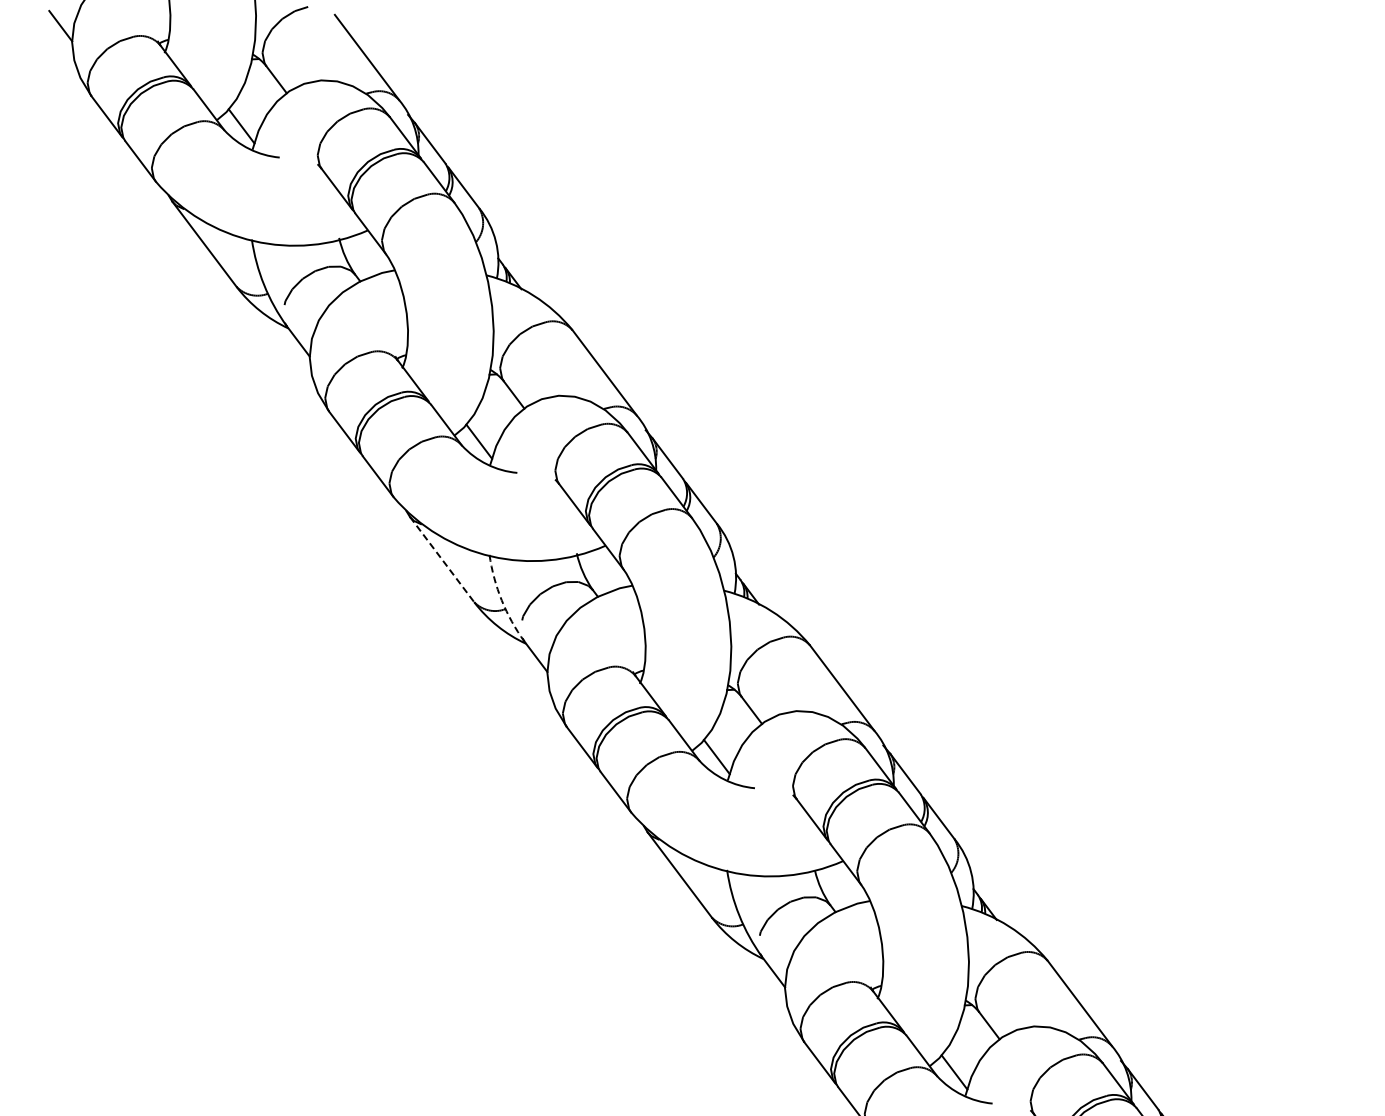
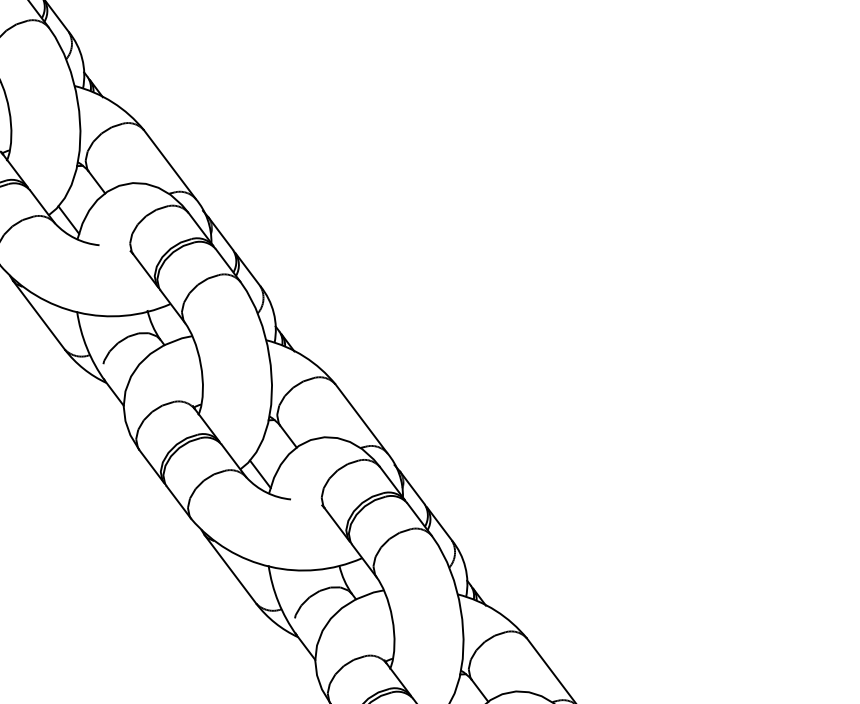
line: (442, 559) -> (39, 315), dashed -> solid
arc: (501, 600) -> (86, 348), dashed -> solid

